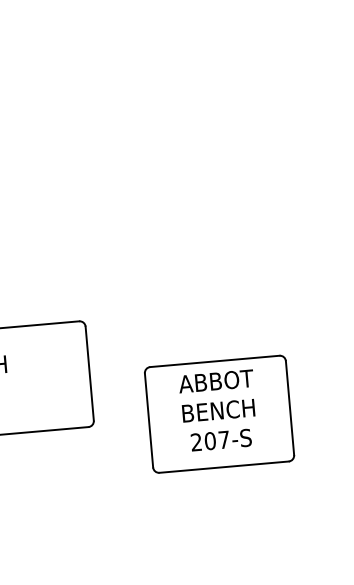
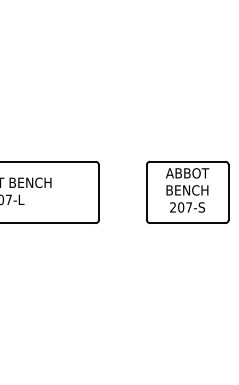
part: (218, 412) -> (187, 191), moved

